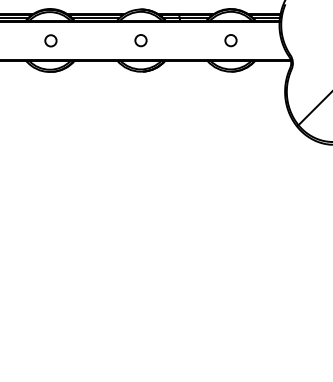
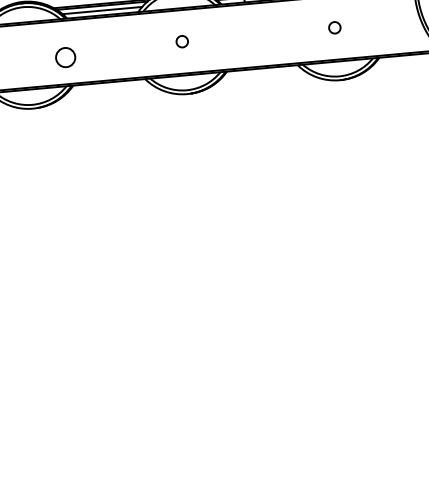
circle: (50, 40) -> (64, 57), moved
circle: (140, 40) -> (181, 41), size x0.6
circle: (230, 40) -> (333, 27), size x0.6

